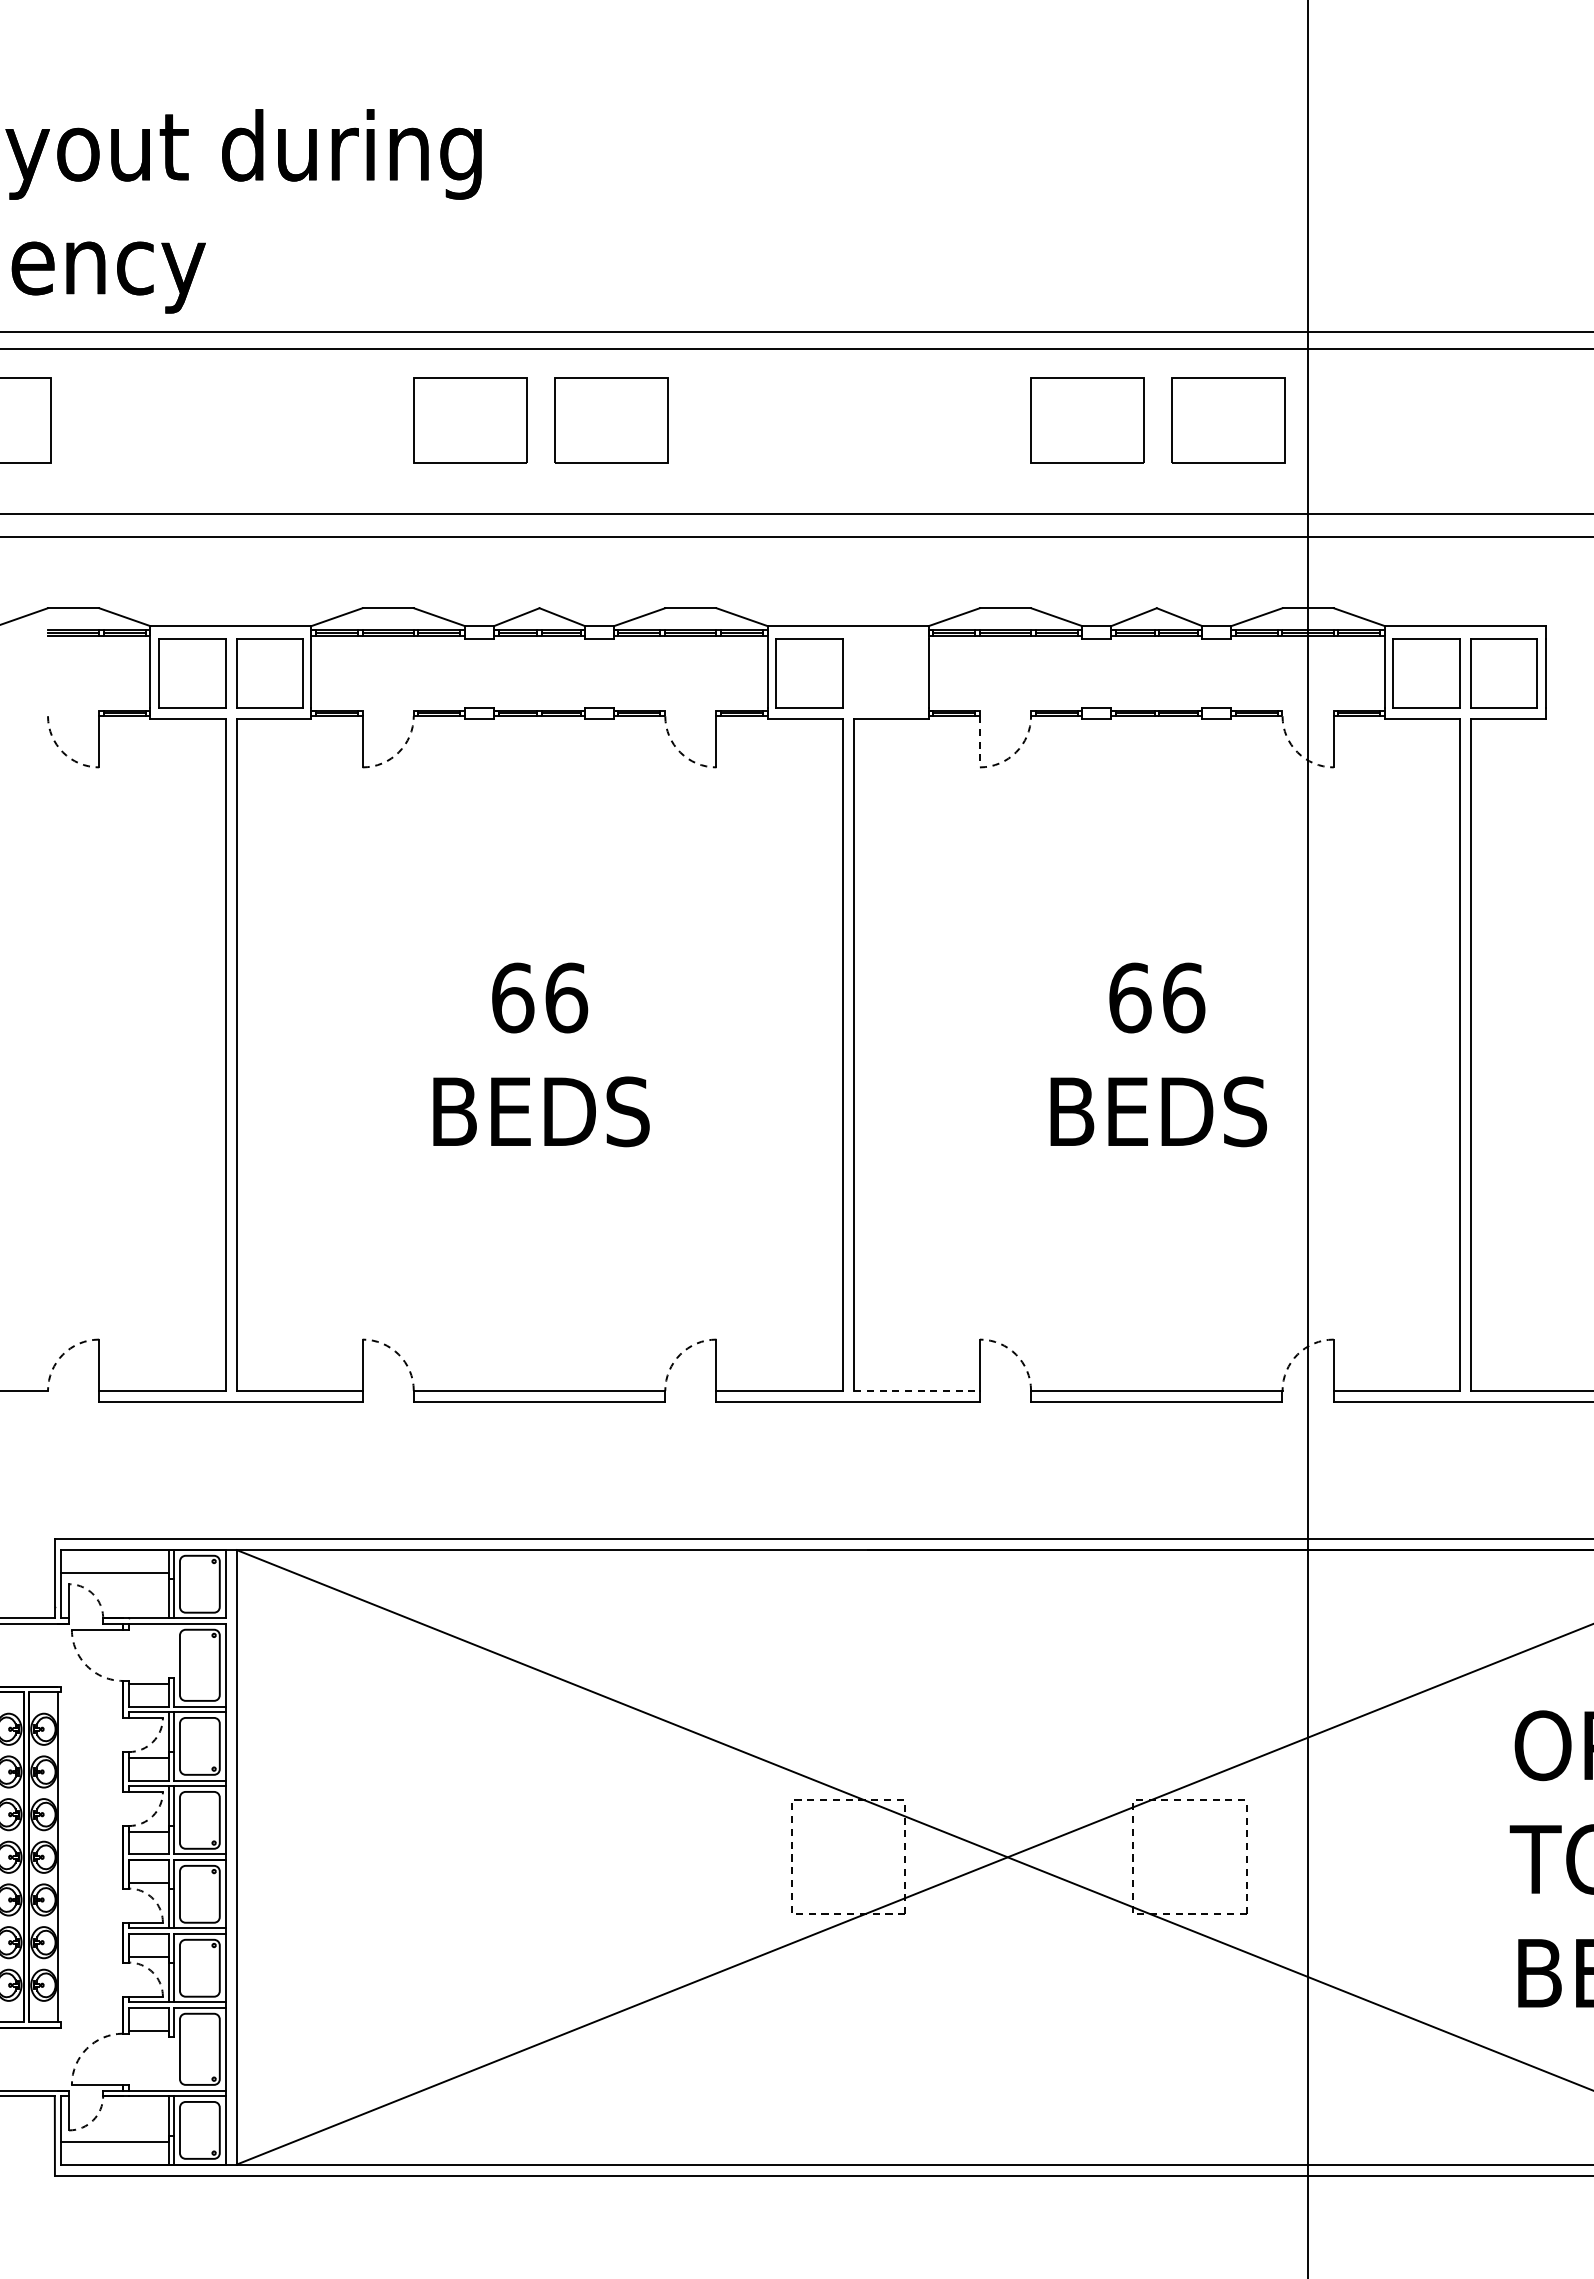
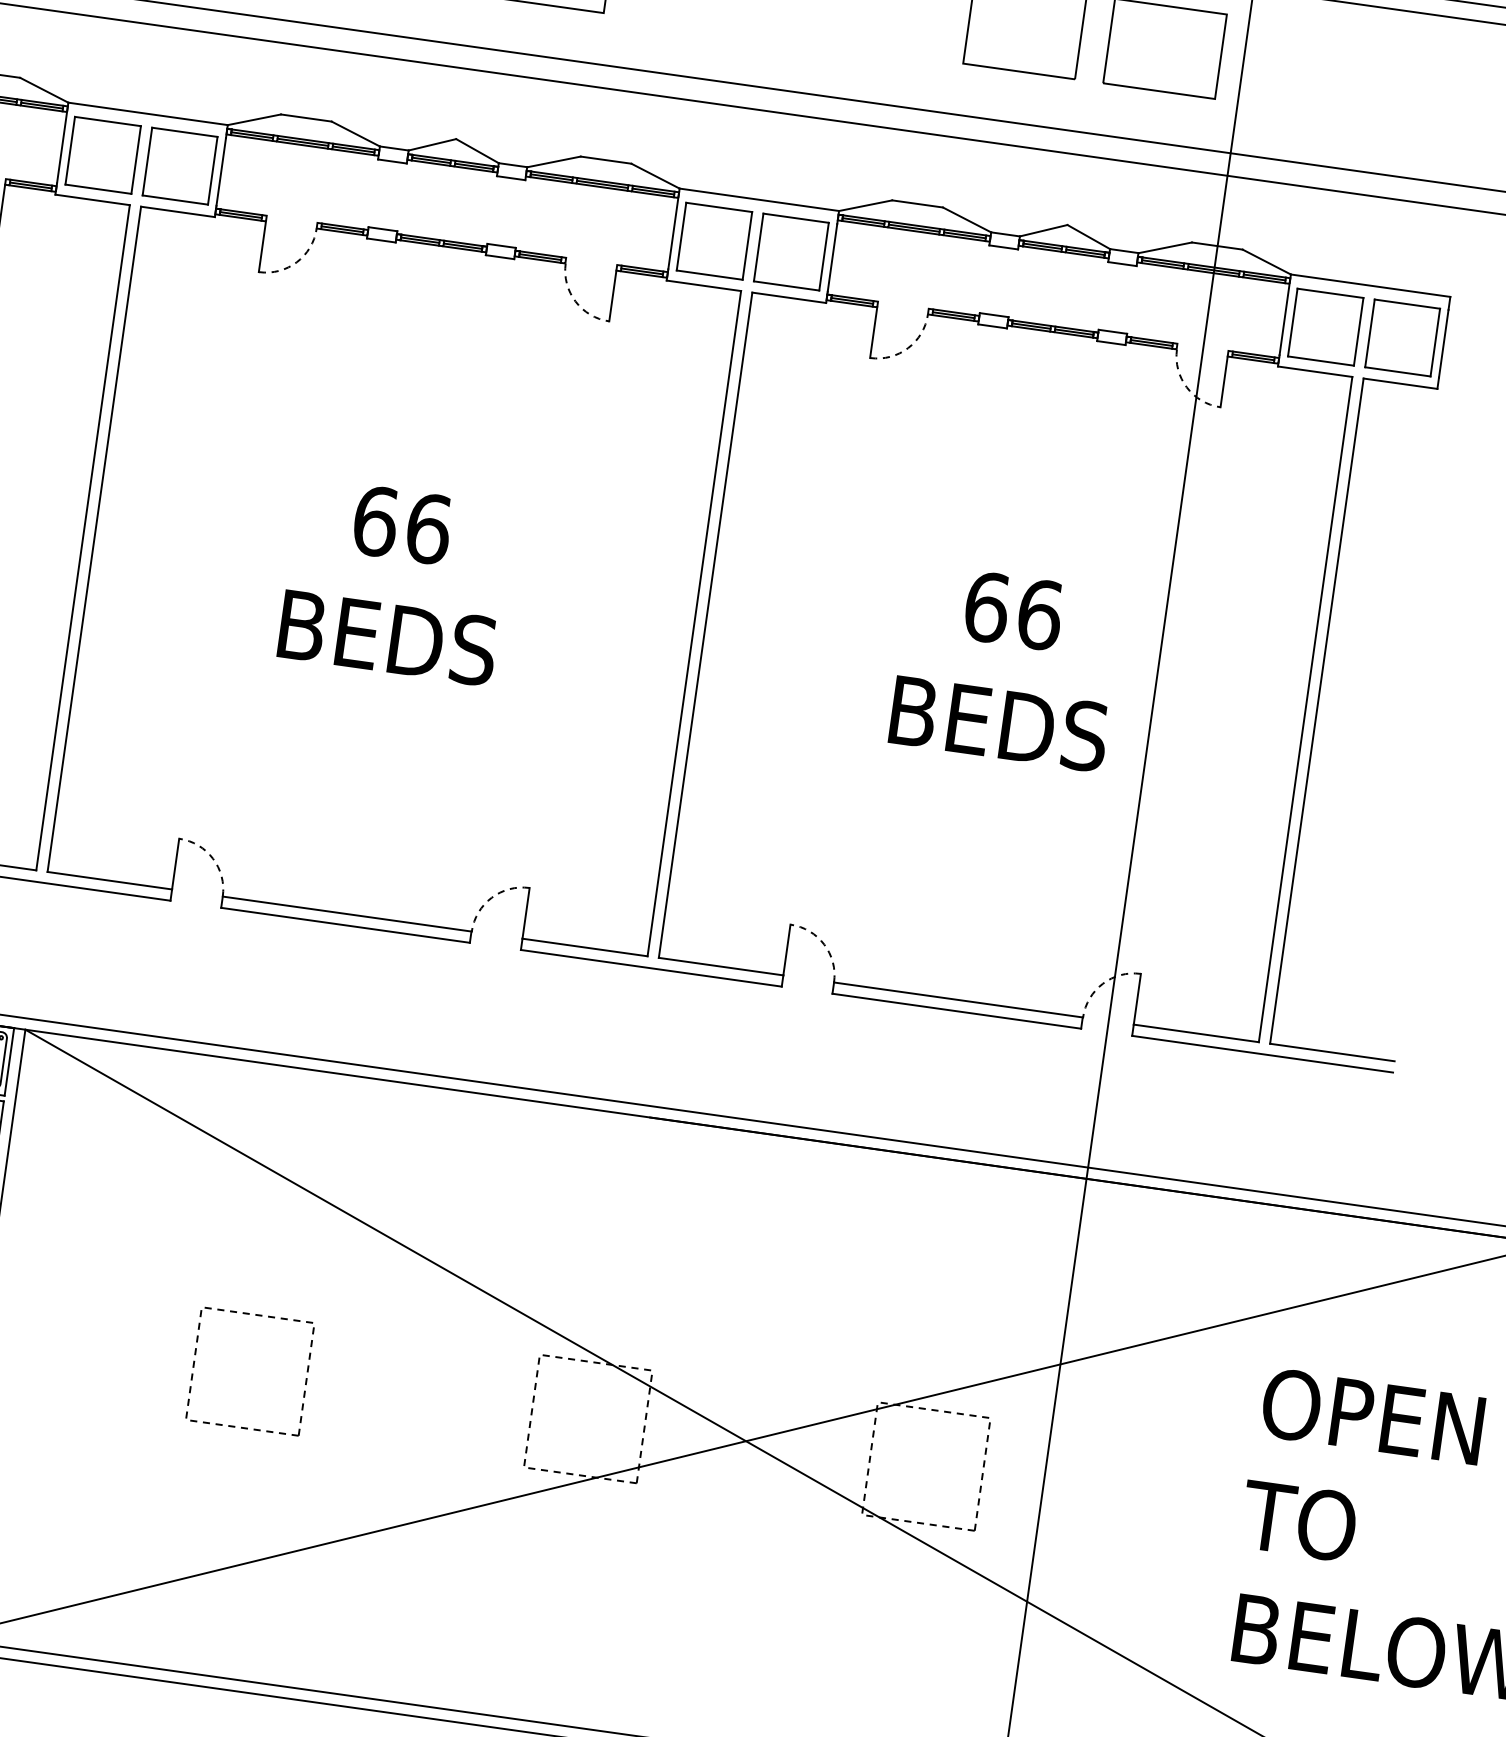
part: (886, 673) -> (790, 252), added
line: (979, 741) -> (873, 332), dashed -> solid
line: (917, 1390) -> (721, 966), dashed -> solid
part: (506, 1800) -> (257, 1315), added

